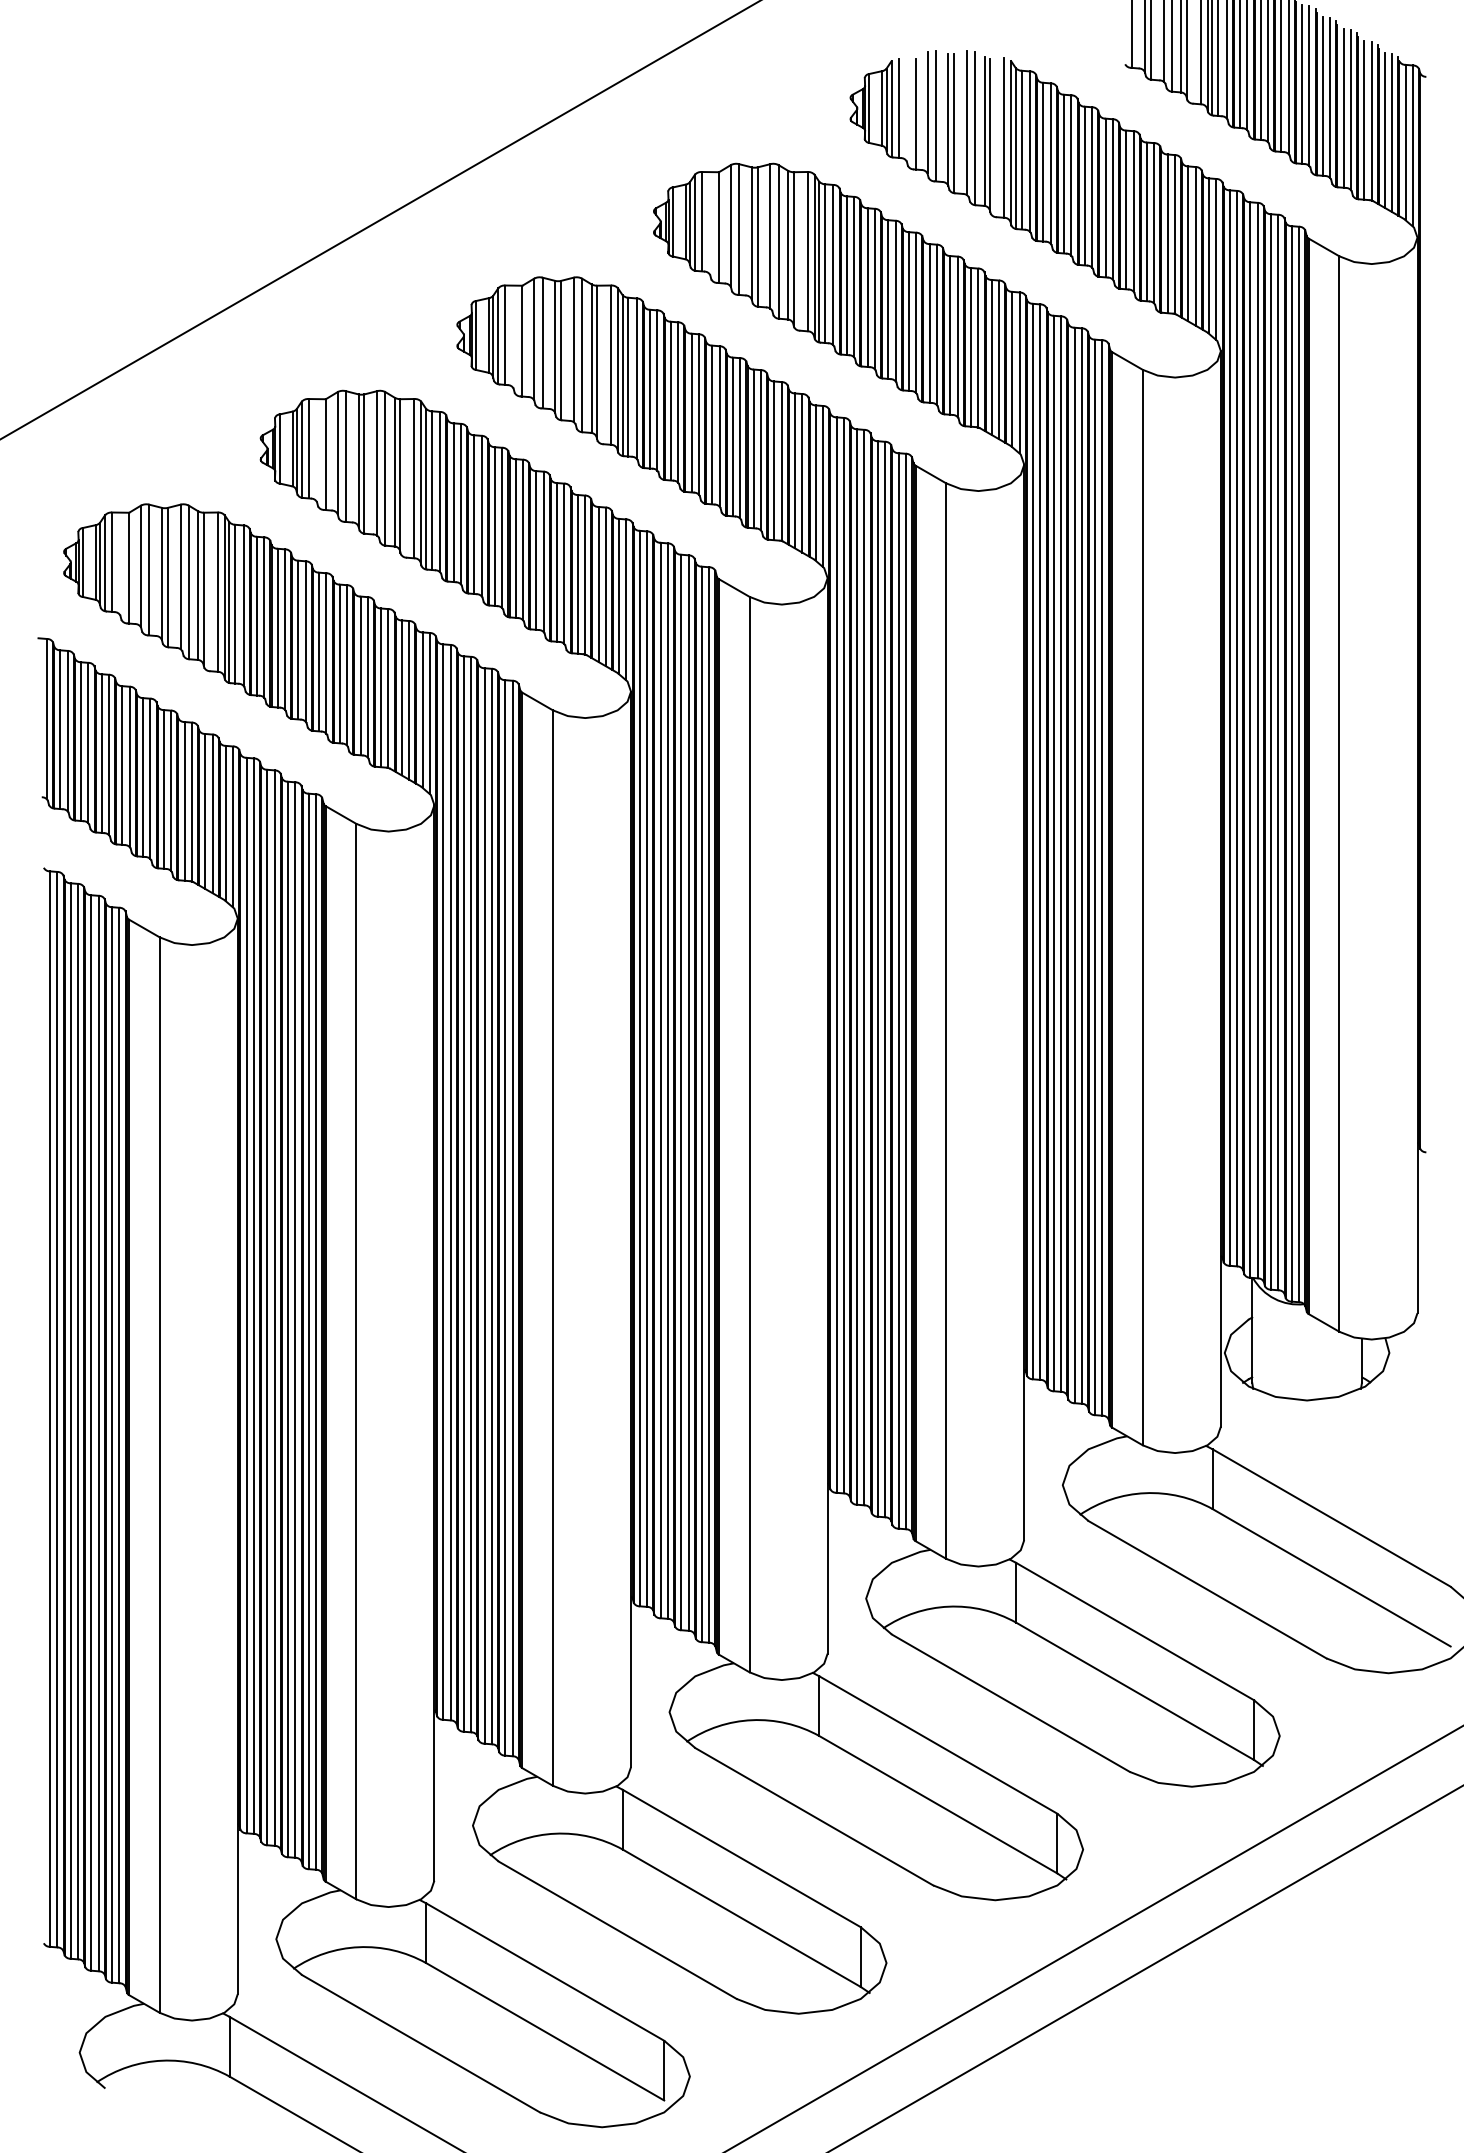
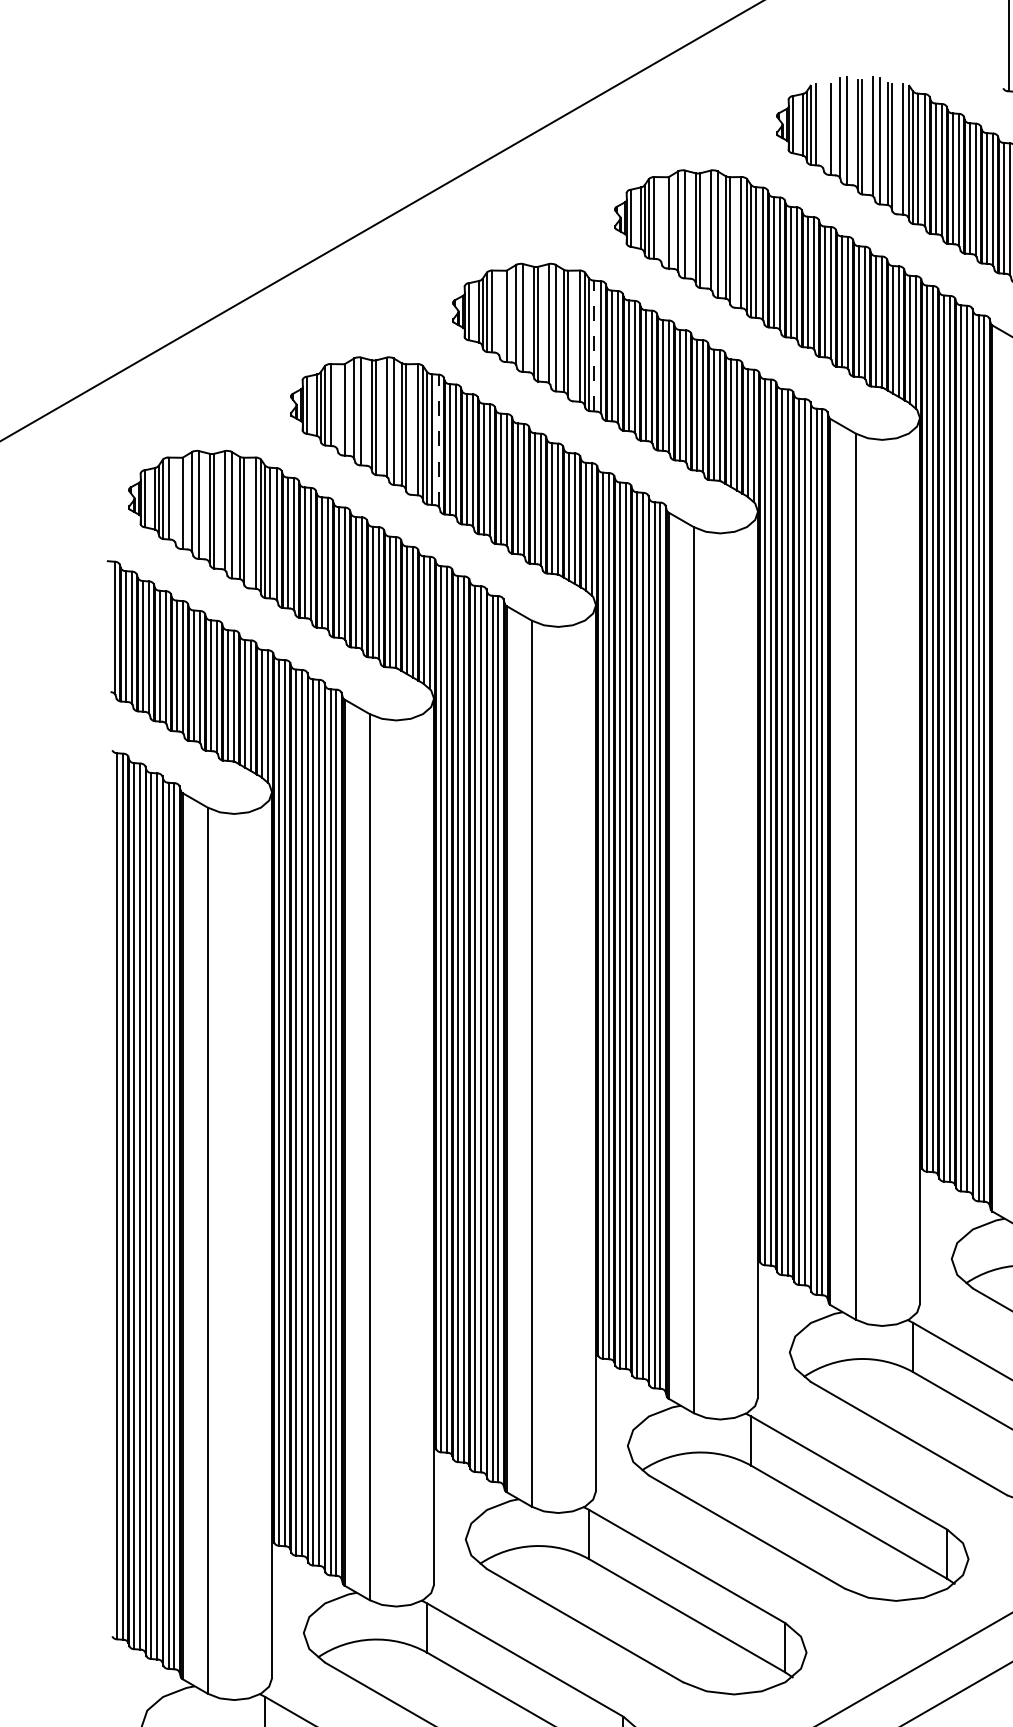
line: (628, 376) -> (593, 345), solid -> dashed
line: (440, 491) -> (439, 440), solid -> dashed

